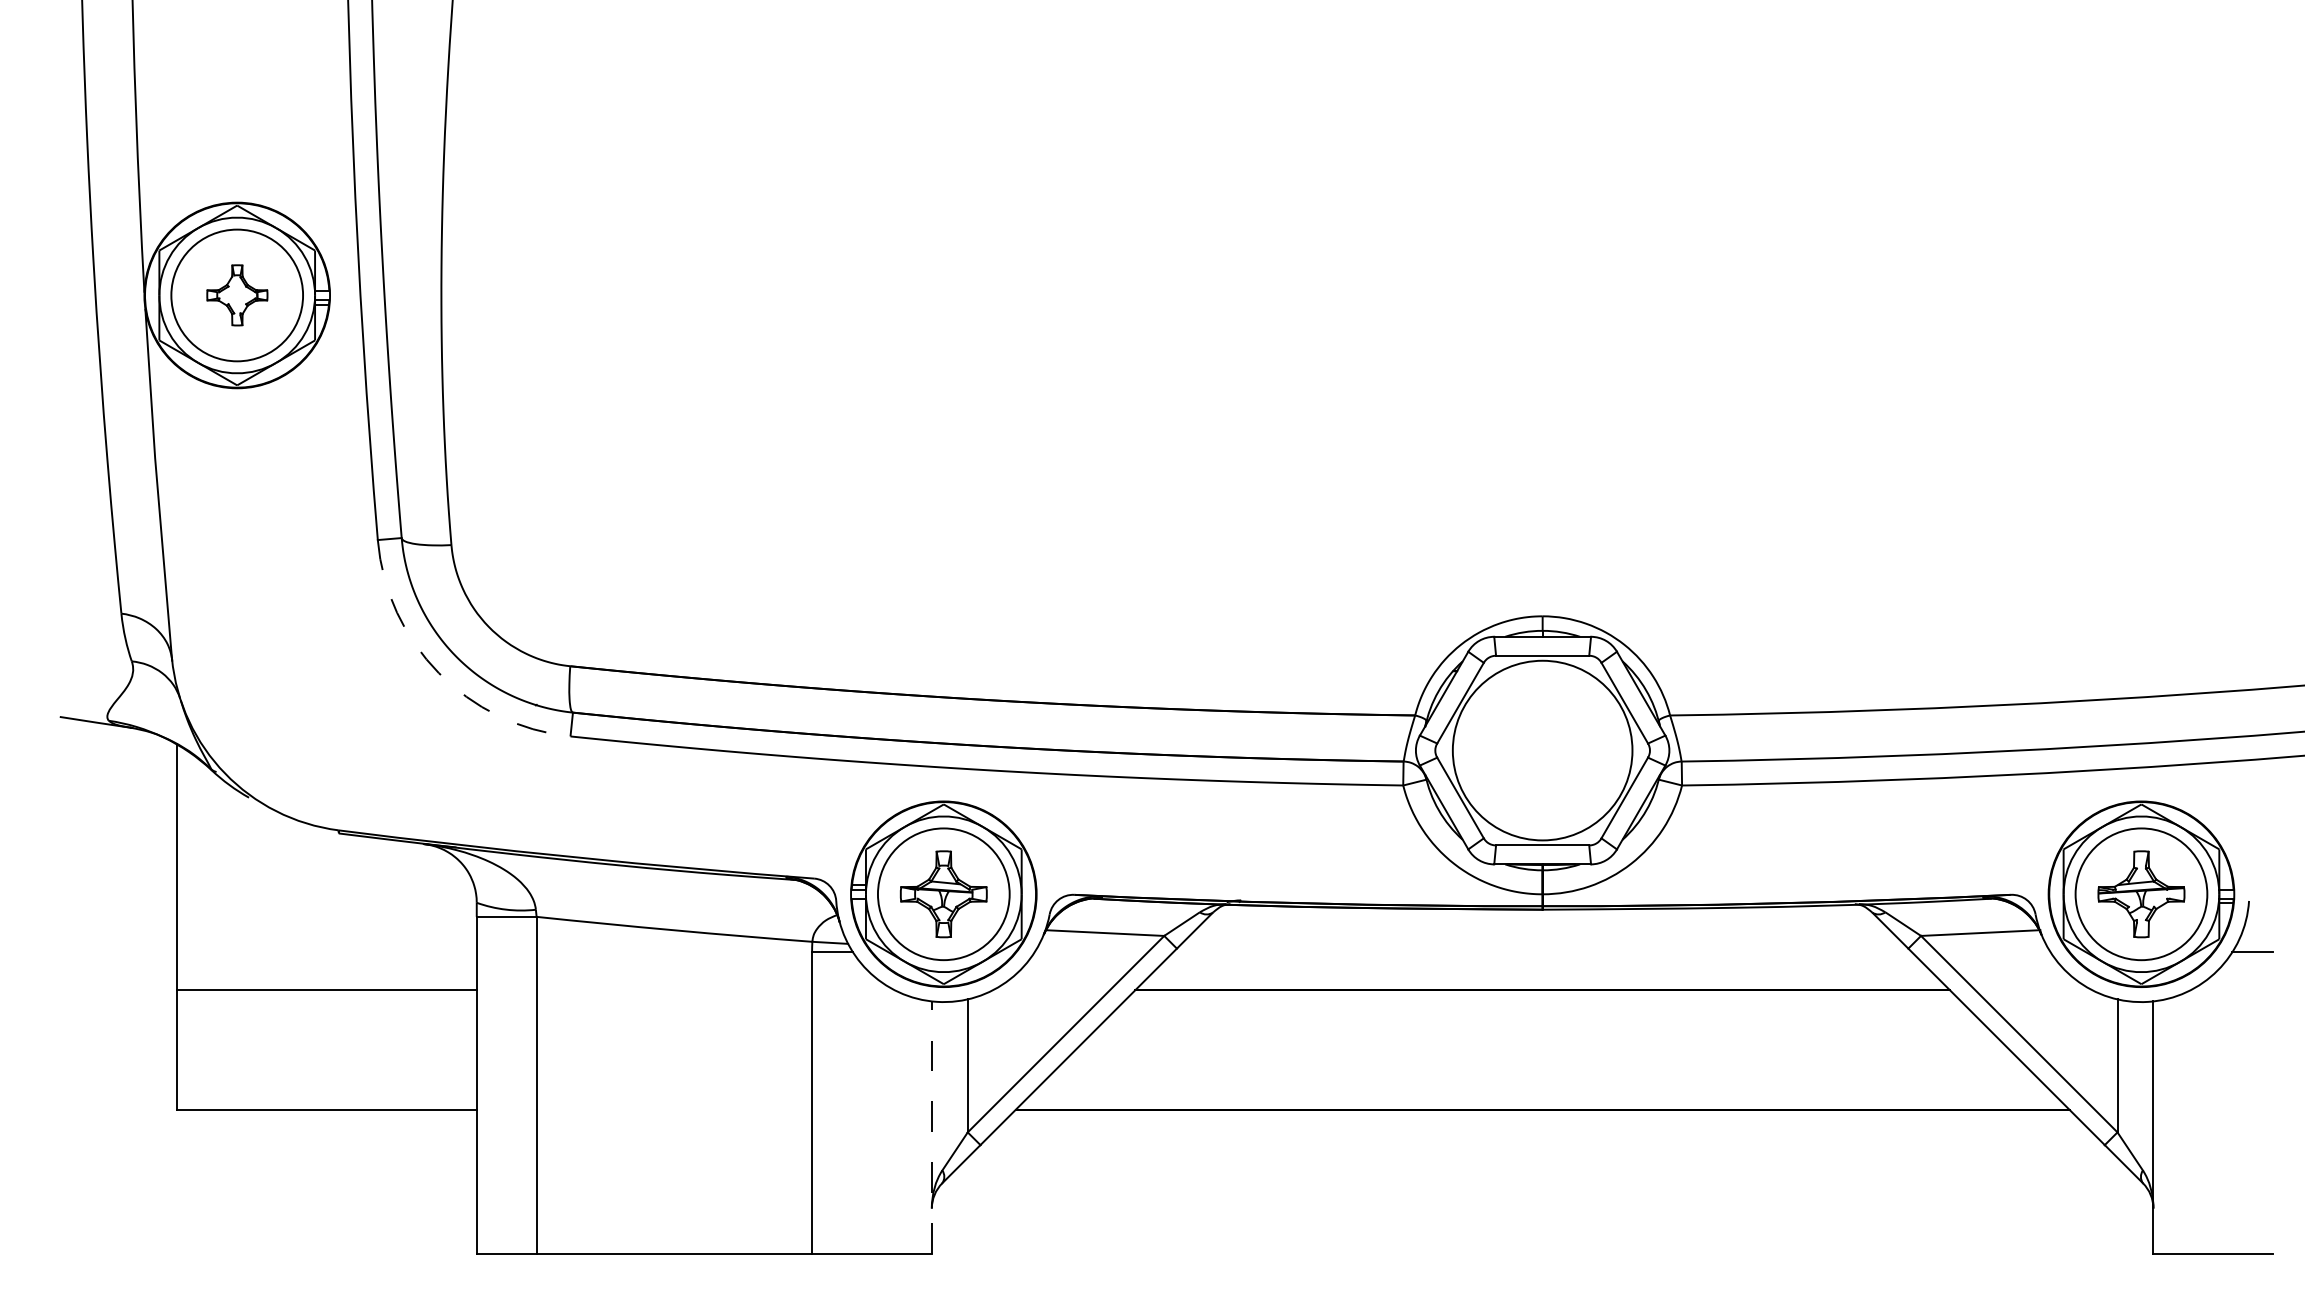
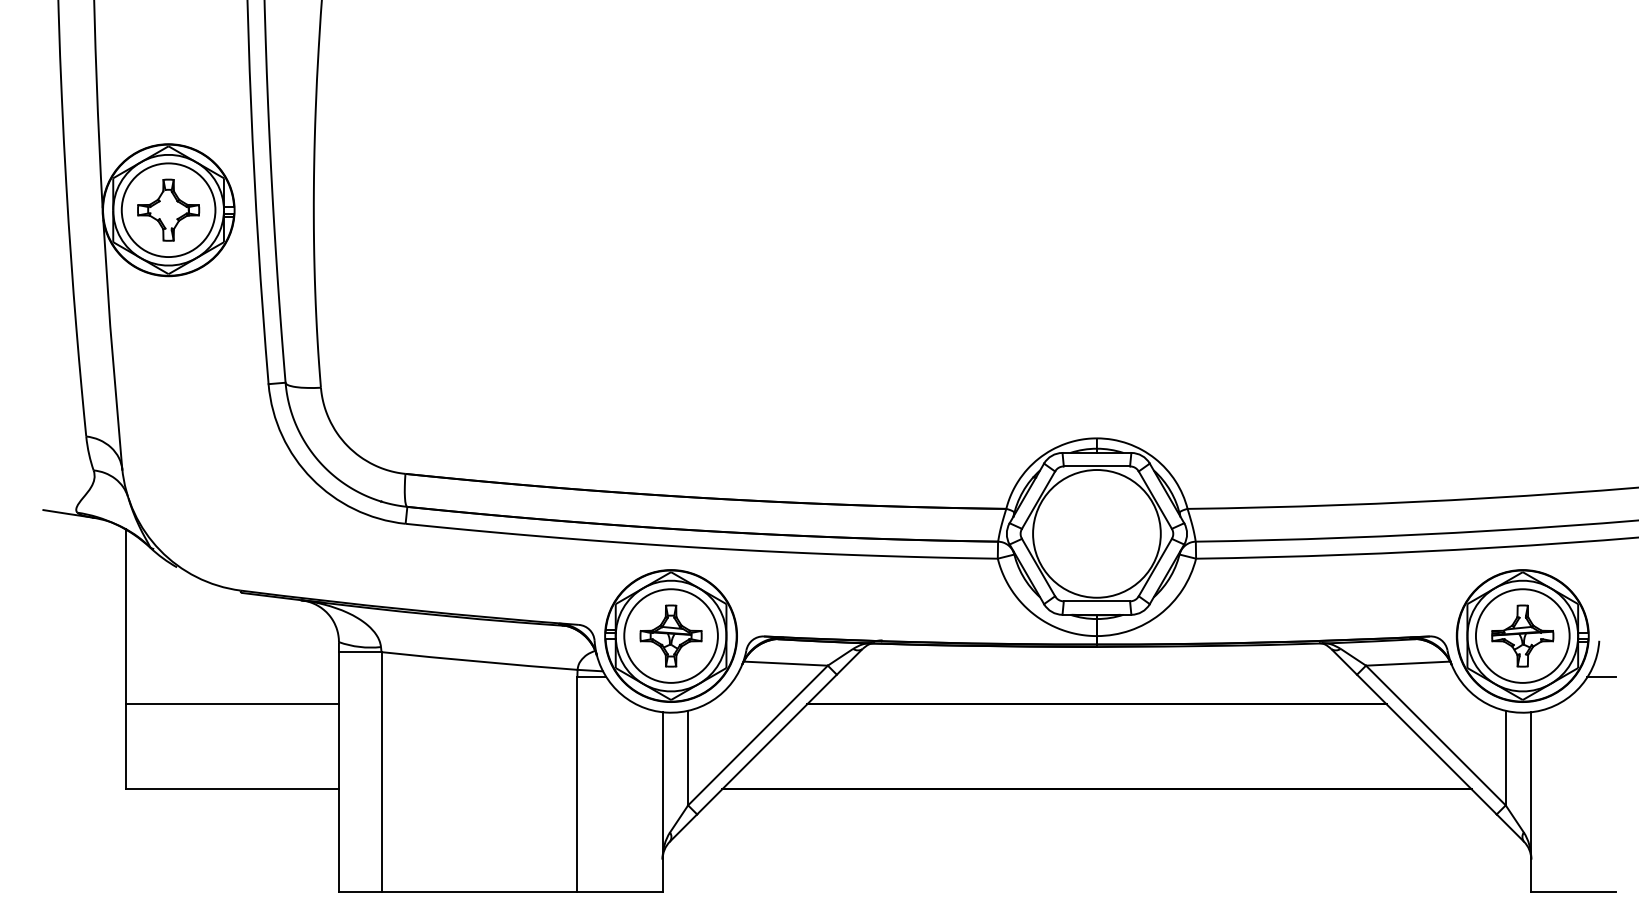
part: (237, 294) -> (168, 209), size x1.43
arc: (438, 672) -> (311, 478), dashed -> solid
line: (931, 1126) -> (662, 801), dashed -> solid

